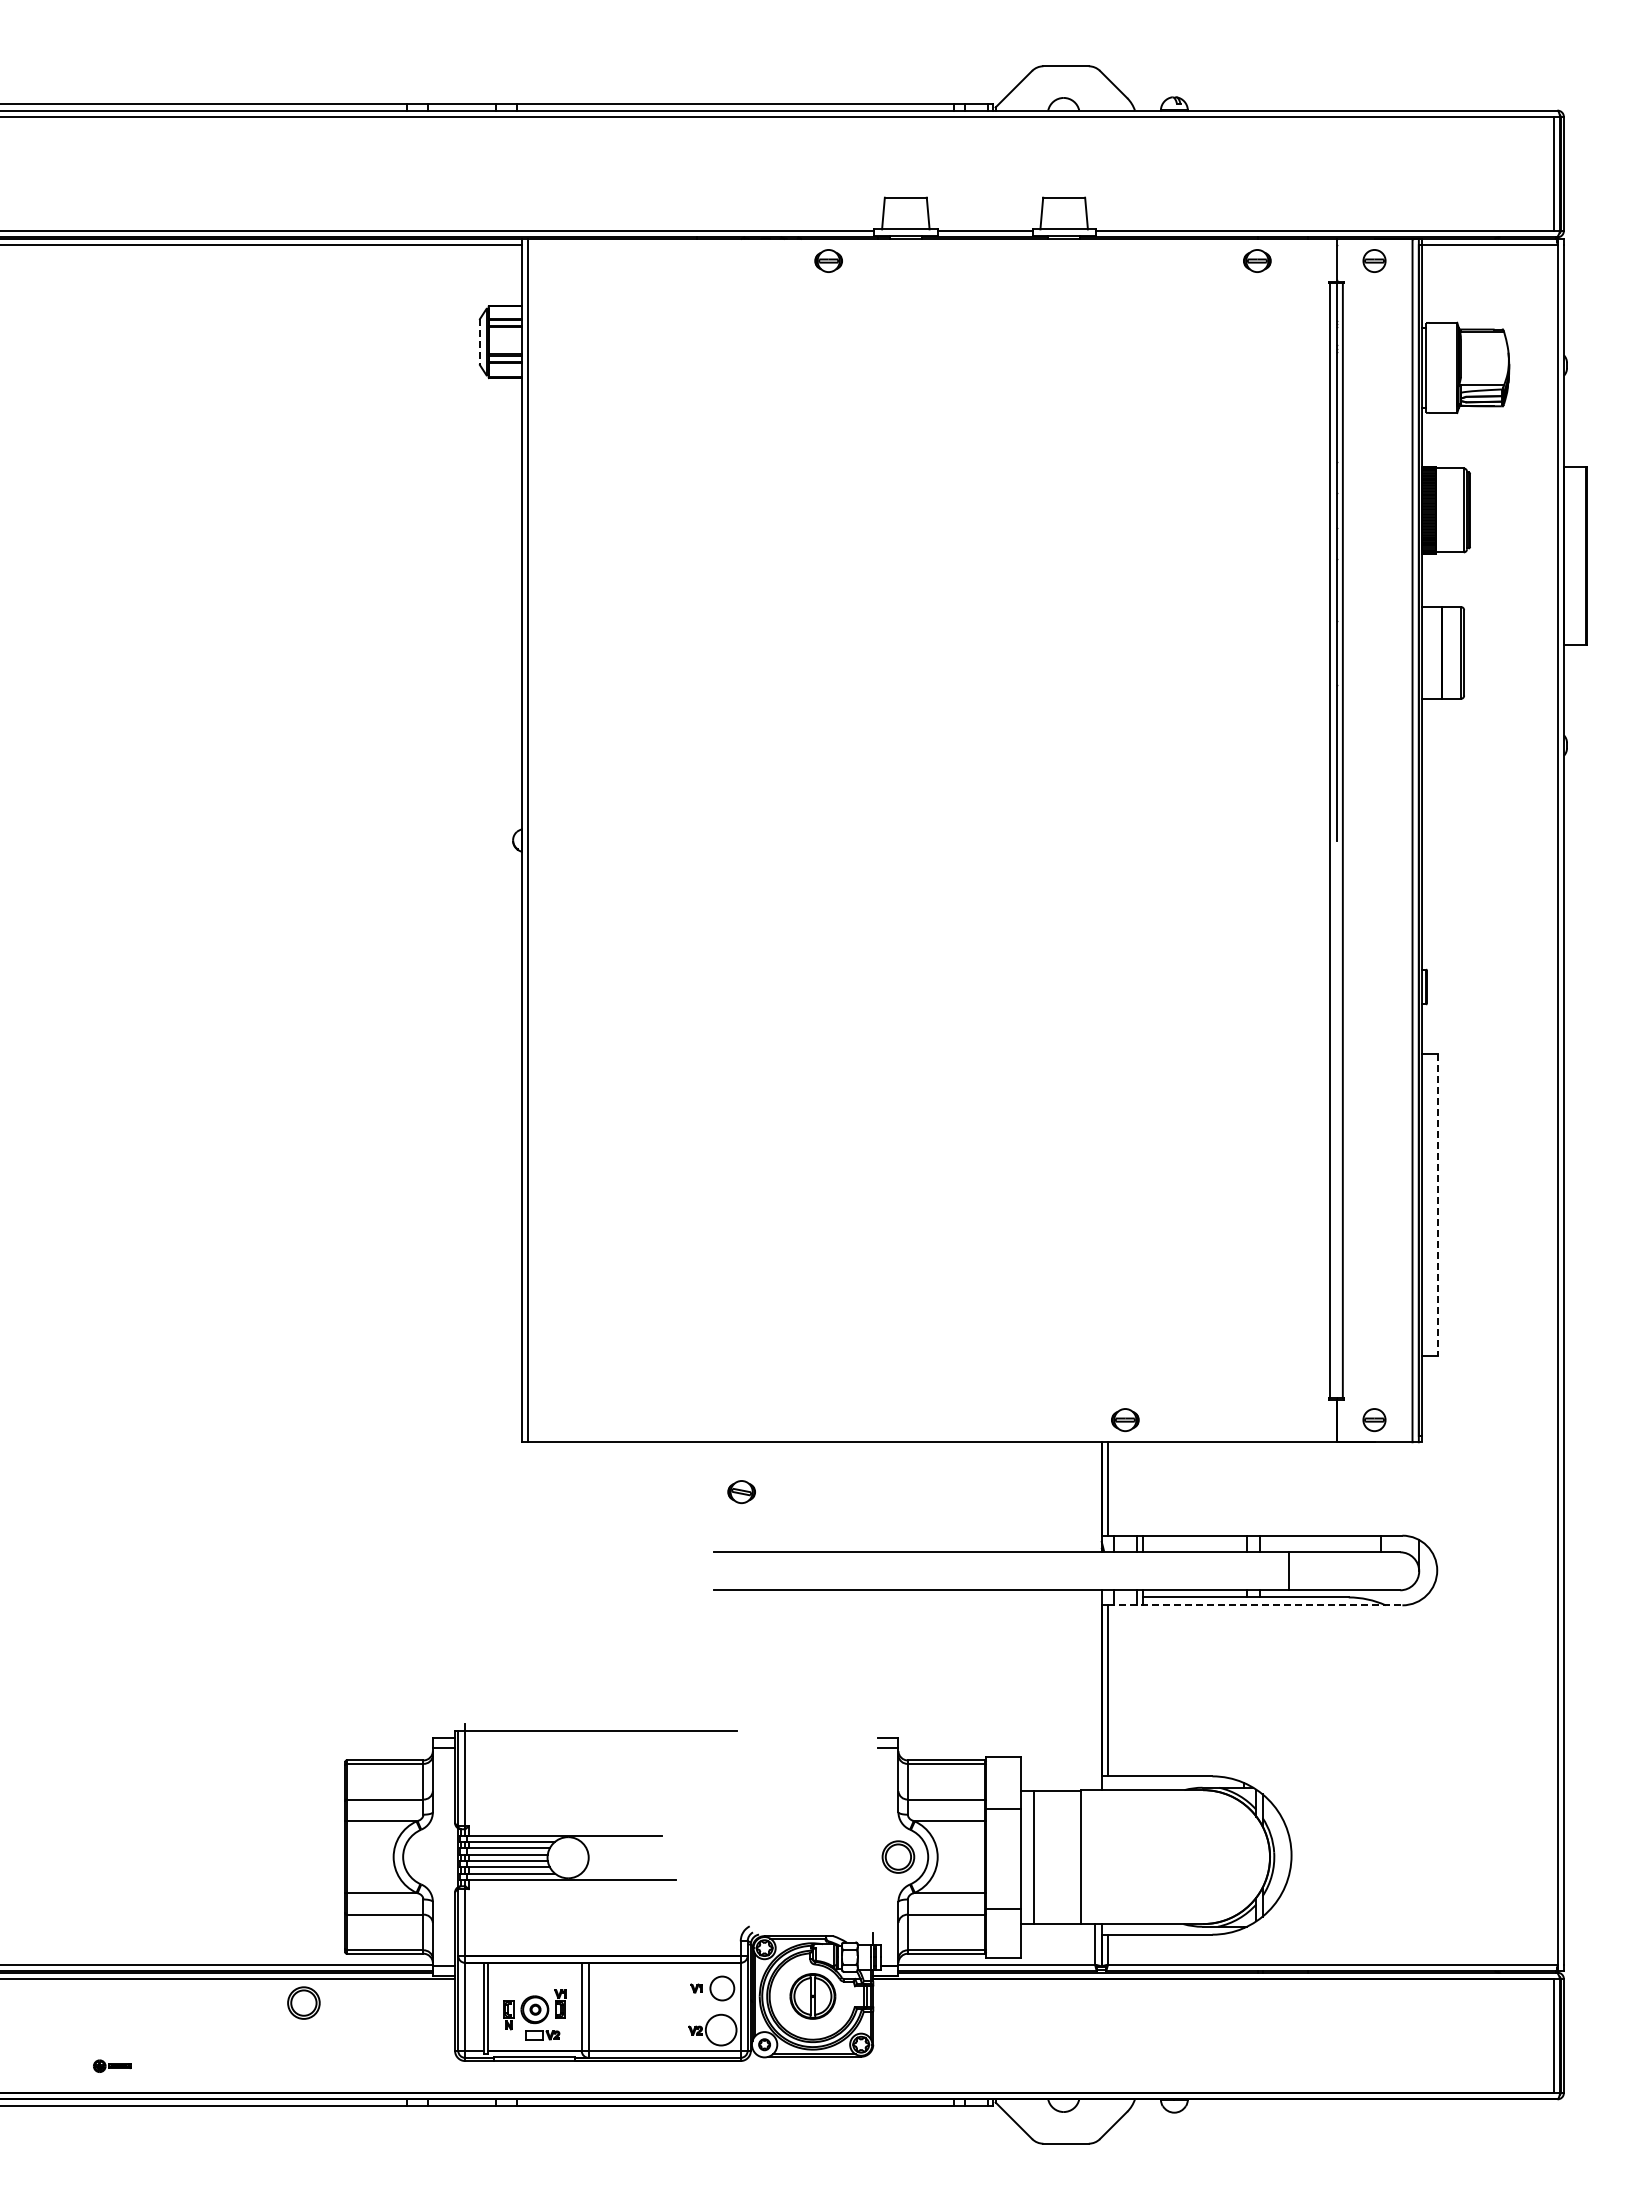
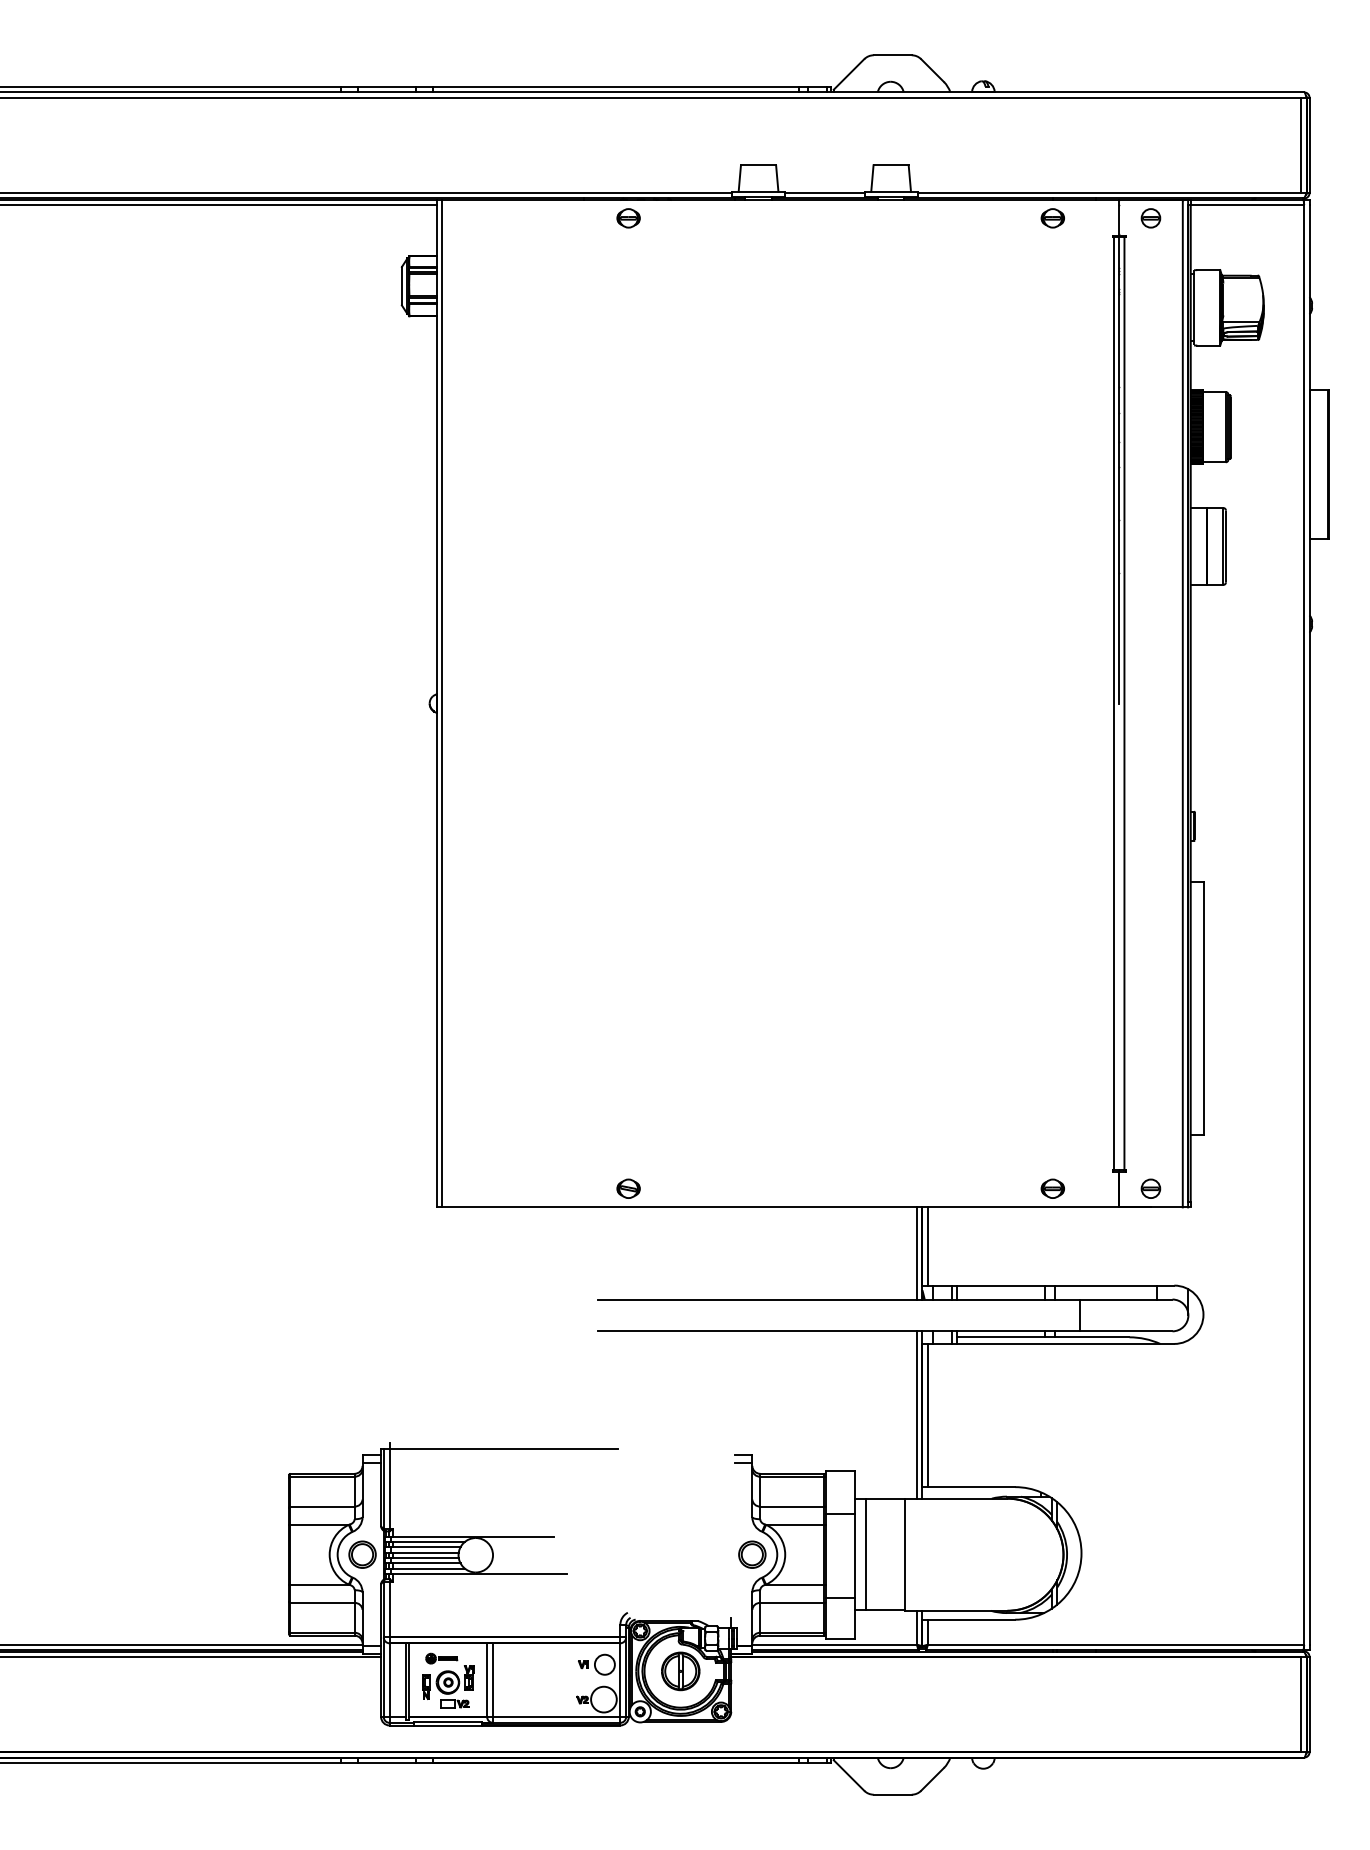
part: (828, 260) -> (628, 217), moved
line: (479, 342) -> (401, 286), dashed -> solid
line: (1437, 1205) -> (1203, 1009), dashed -> solid
part: (1125, 1420) -> (1052, 1189), moved
part: (741, 1492) -> (628, 1189), moved
line: (1095, 1497) -> (917, 1253), added
line: (1255, 1605) -> (1051, 1344), dashed -> solid
line: (1095, 1690) -> (917, 1415), added
part: (303, 2002) -> (362, 1554), moved
part: (112, 2065) -> (441, 1658), moved

